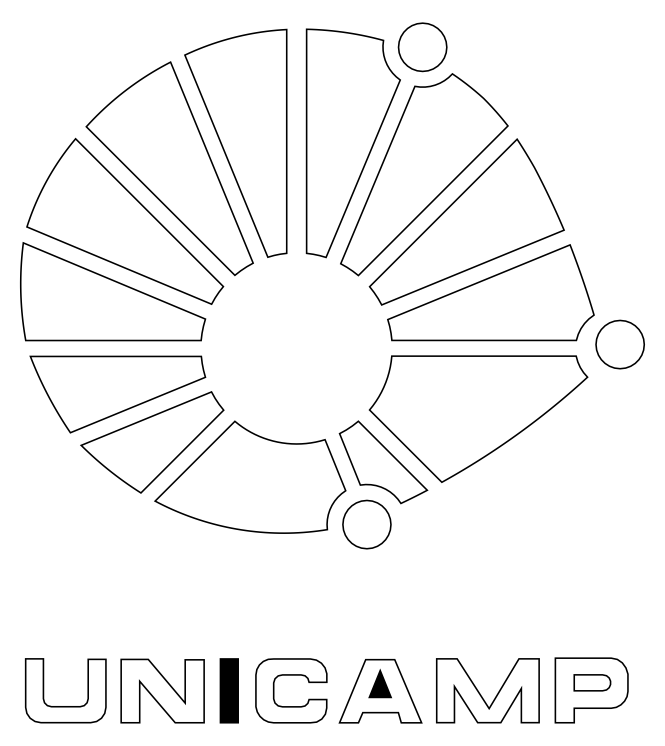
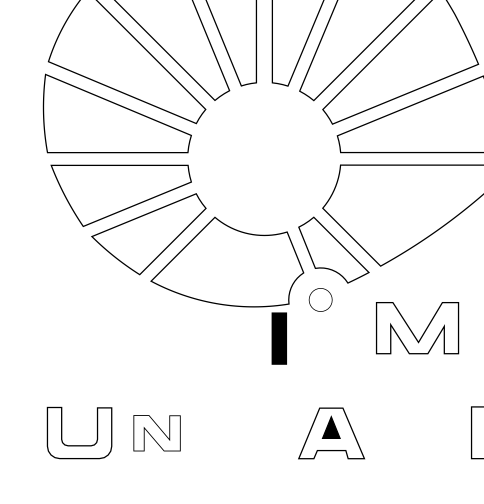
part: (366, 524) -> (320, 299), size x0.6
part: (291, 675) -> (260, 420), removed
part: (162, 690) -> (157, 432), size x0.7
part: (228, 690) -> (278, 338), moved
part: (480, 693) -> (411, 330), moved

